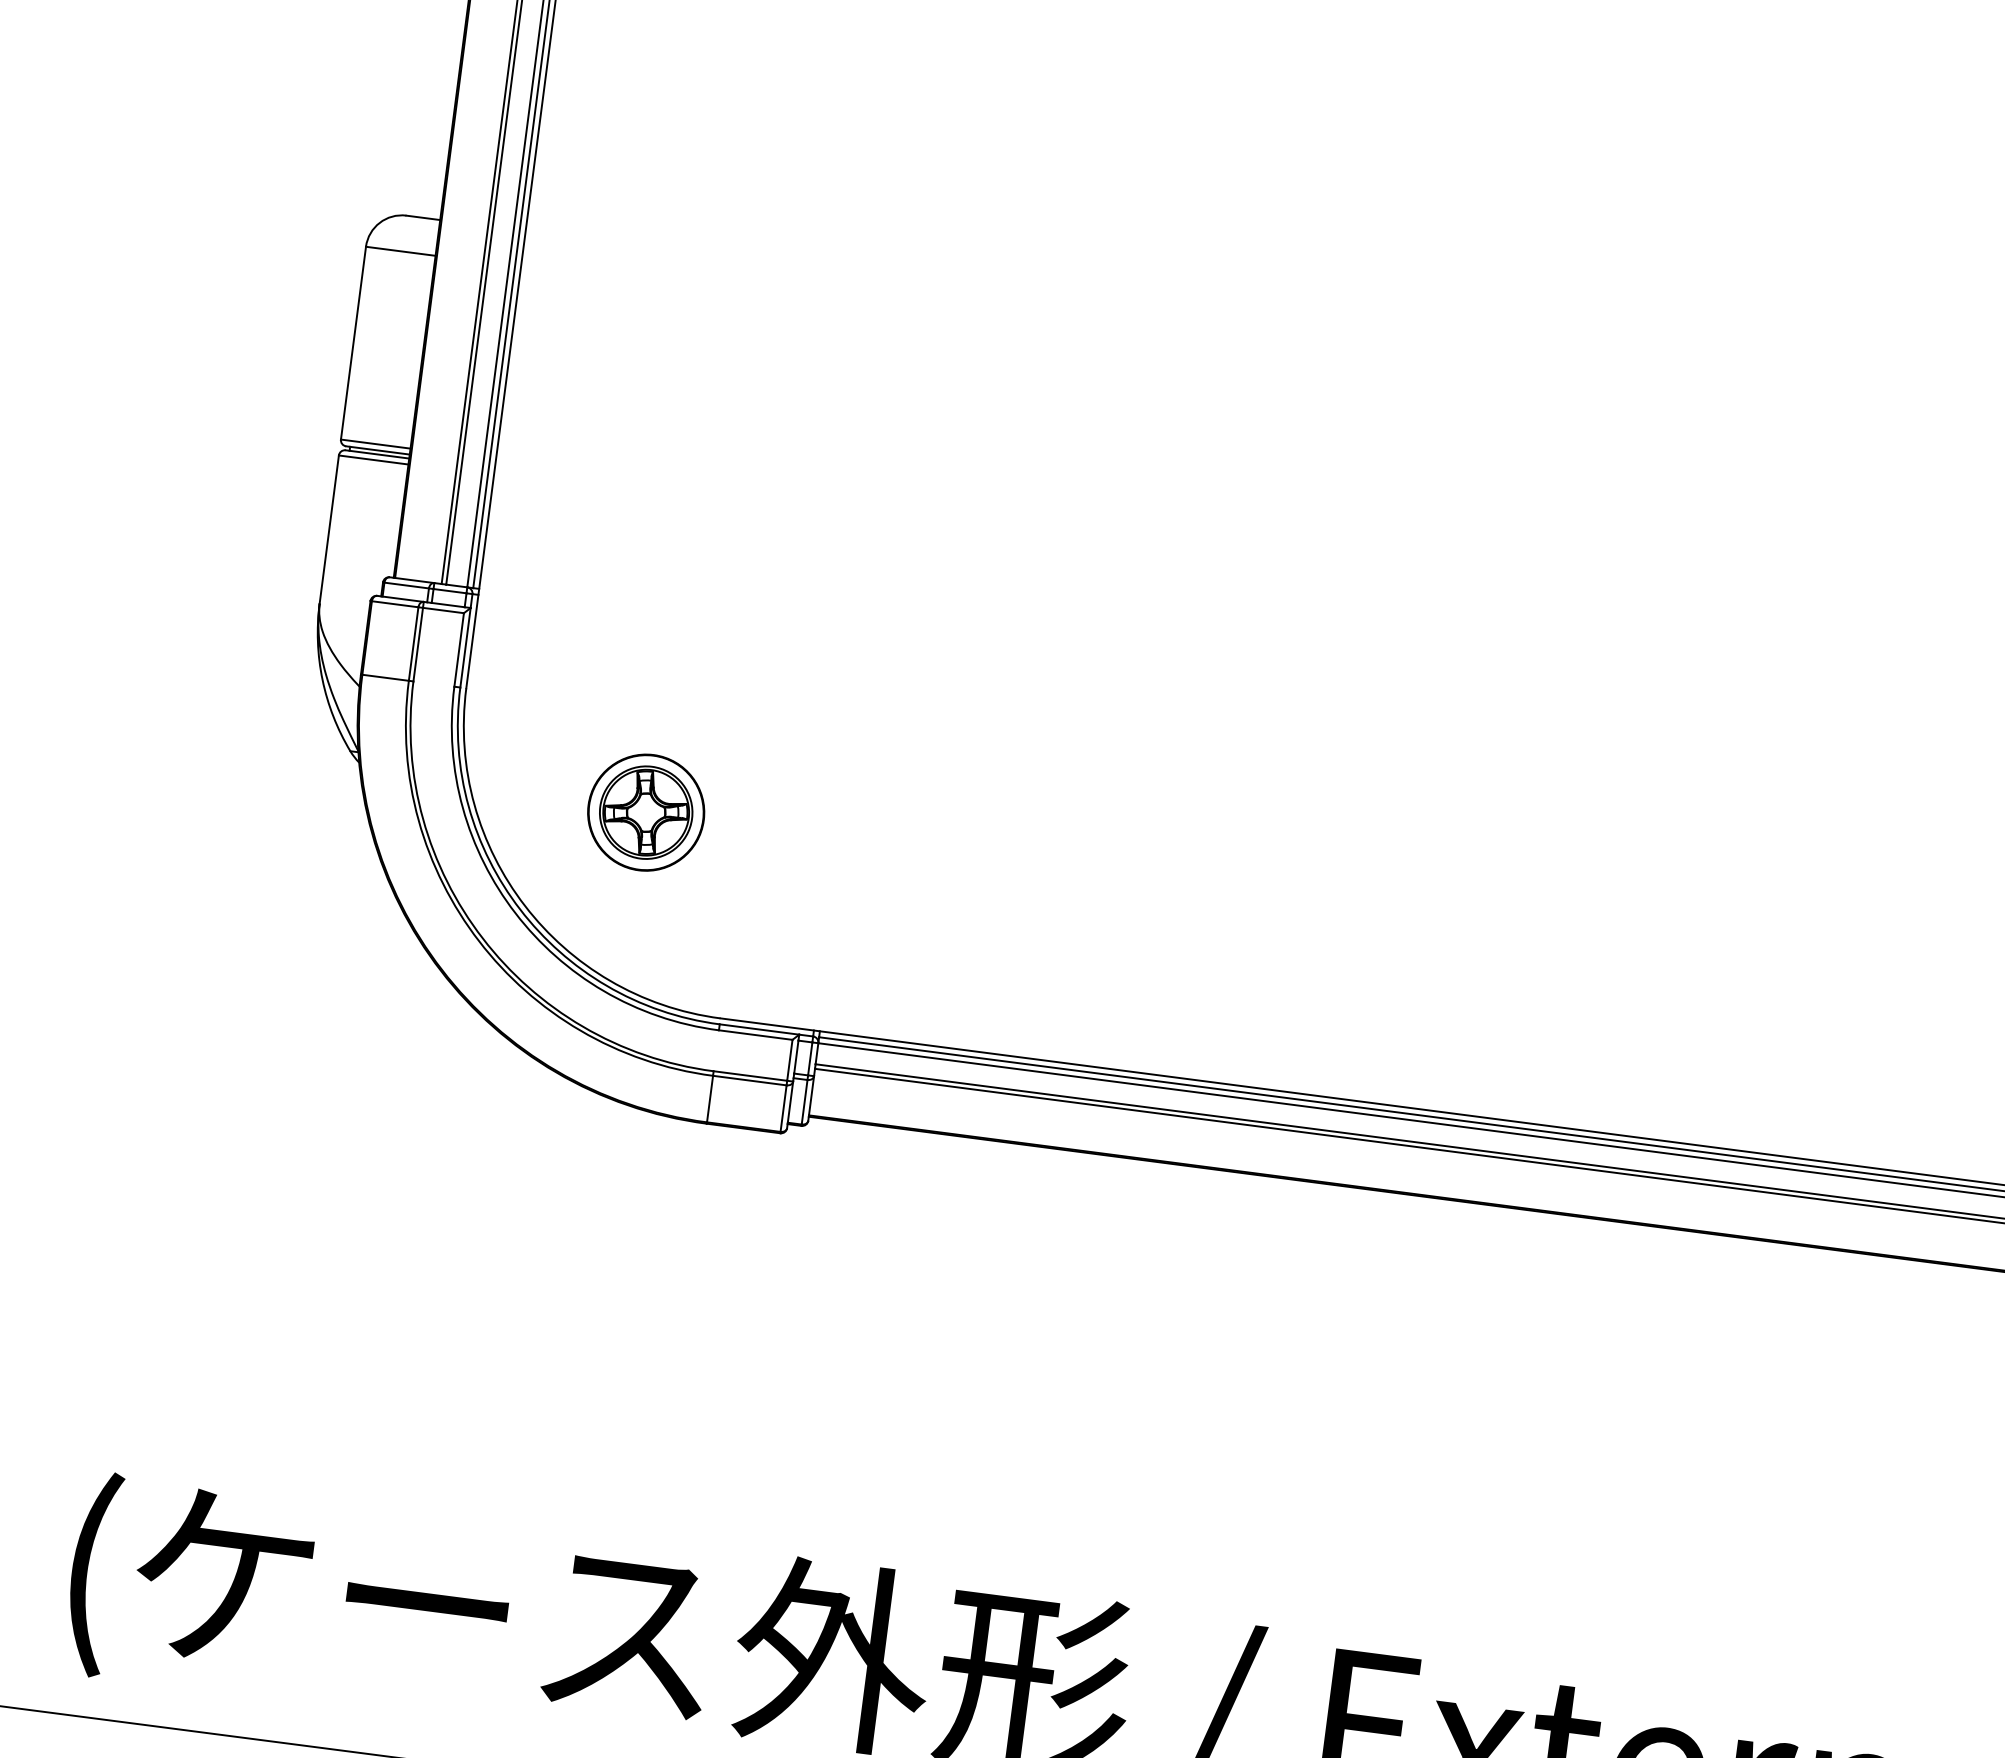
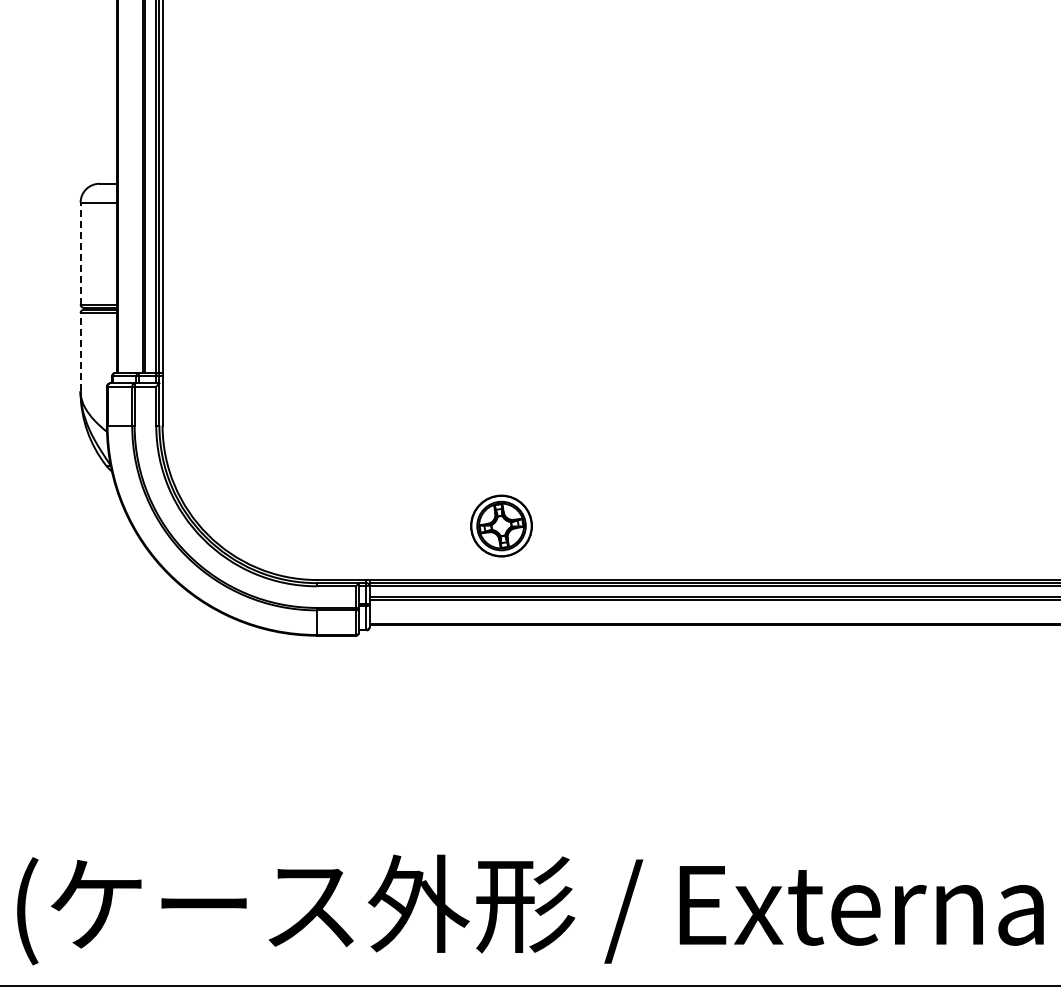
line: (353, 342) -> (80, 253), solid -> dashed
line: (329, 528) -> (80, 351), solid -> dashed
part: (646, 811) -> (501, 525), moved

